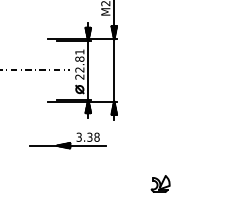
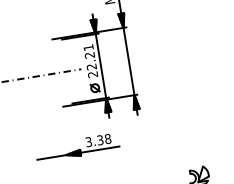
text: (79, 58) -> (89, 54), 22.81 -> 22.21
part: (67, 140) -> (76, 147), moved

